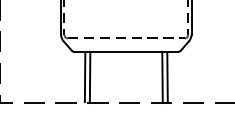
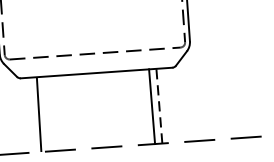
line: (89, 77) -> (45, 114), removed
line: (167, 77) -> (159, 106), solid -> dashed

